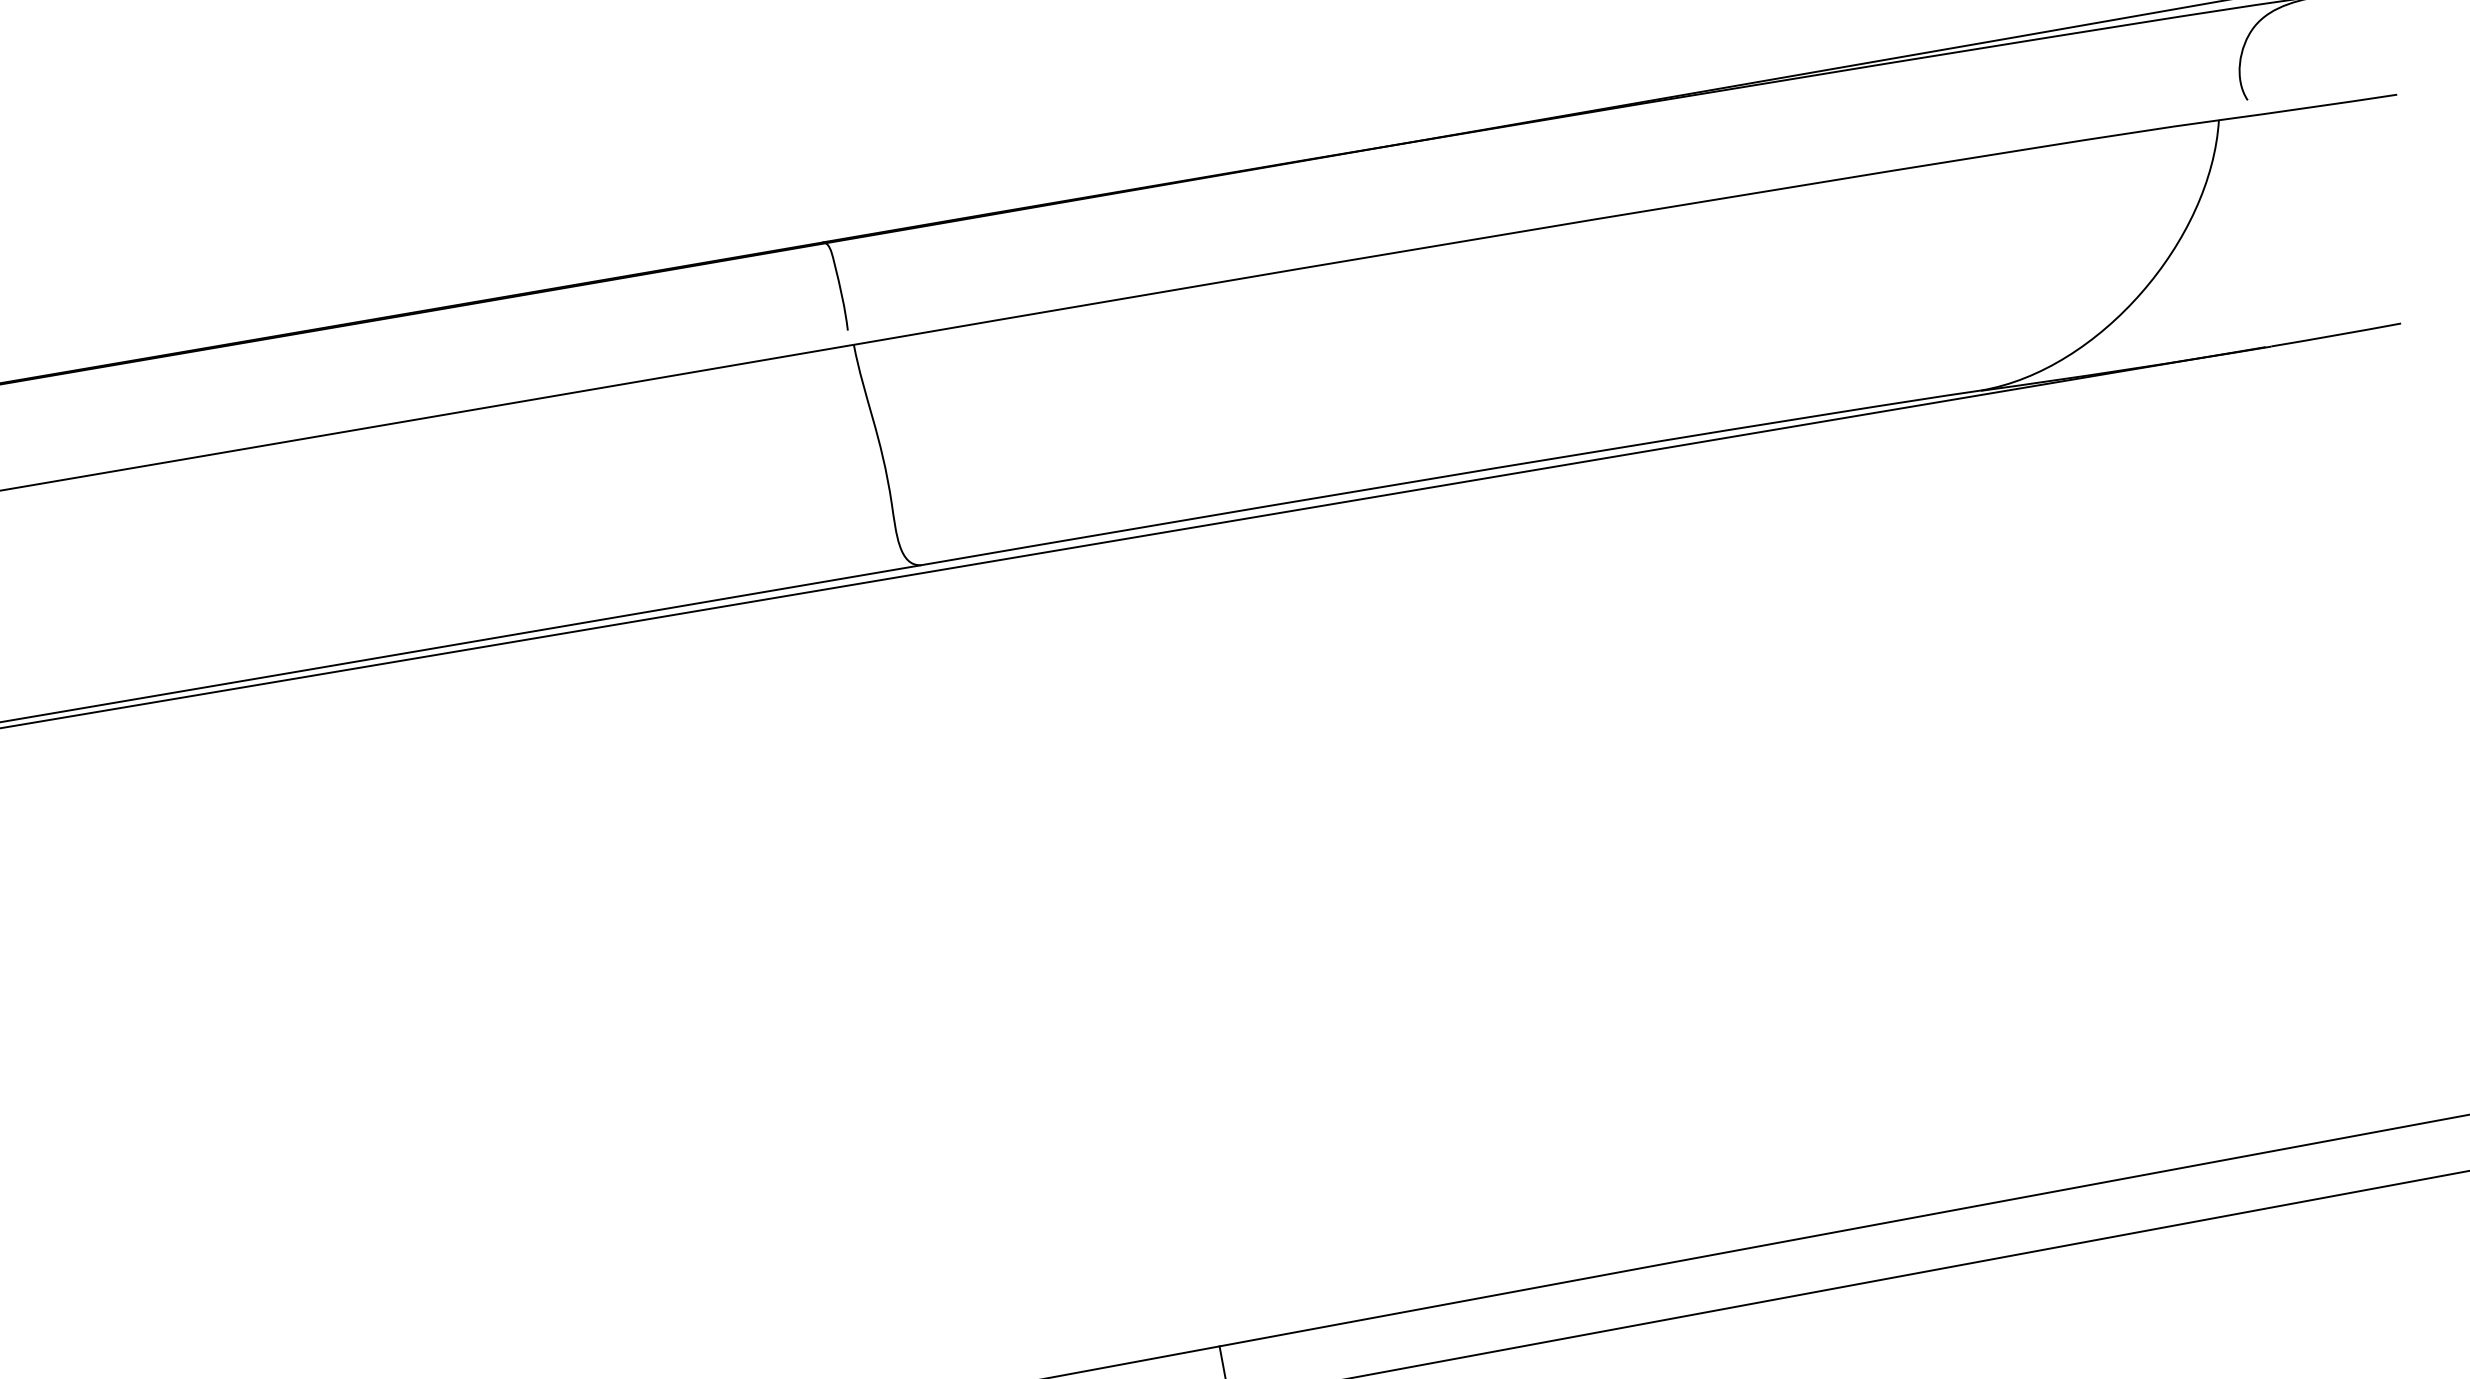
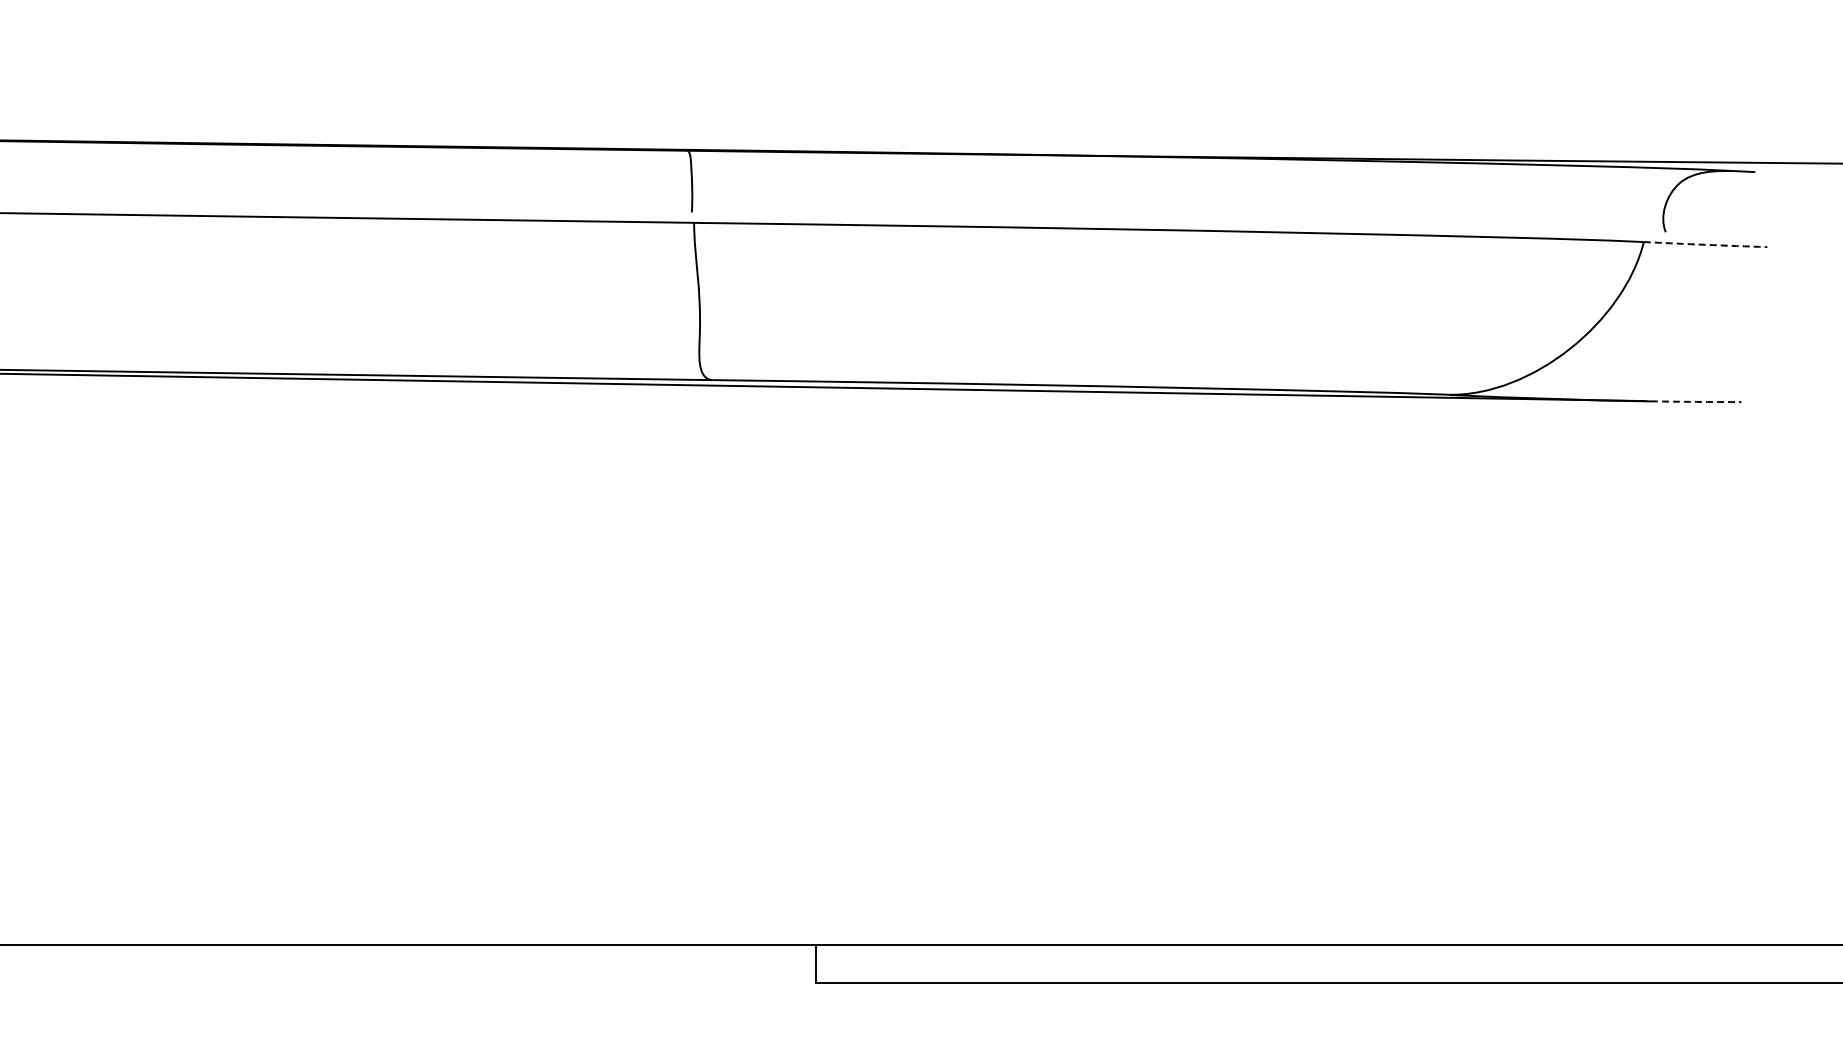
arc: (2307, 107) -> (1705, 244), solid -> dashed
arc: (2336, 334) -> (1696, 401), solid -> dashed

